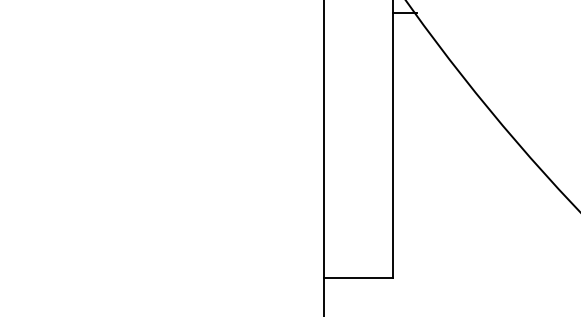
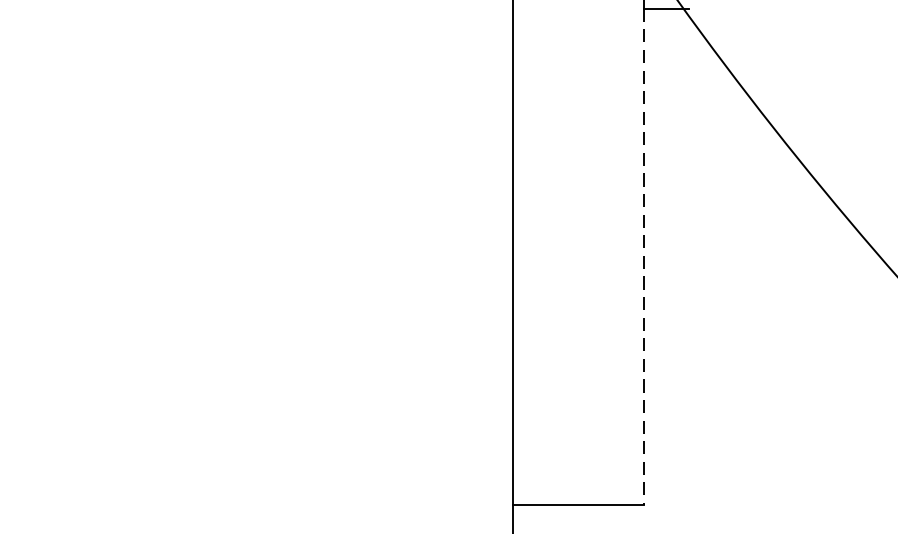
line: (393, 145) -> (644, 257), solid -> dashed

